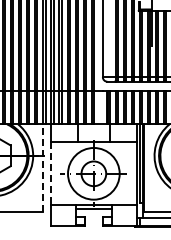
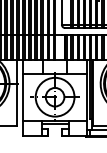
line: (43, 168) -> (17, 93), dashed -> solid
line: (51, 174) -> (23, 97), dashed -> solid

